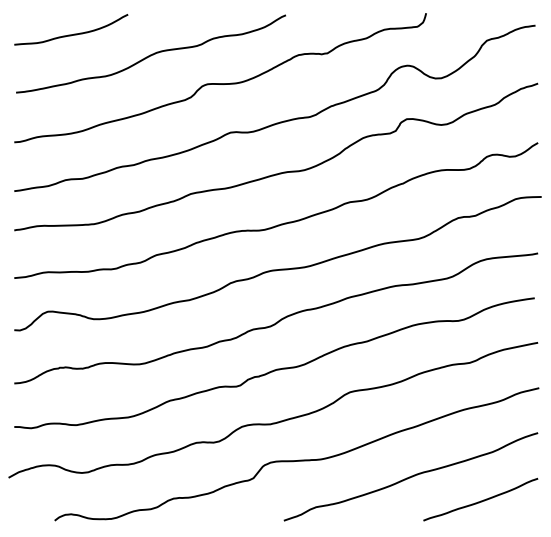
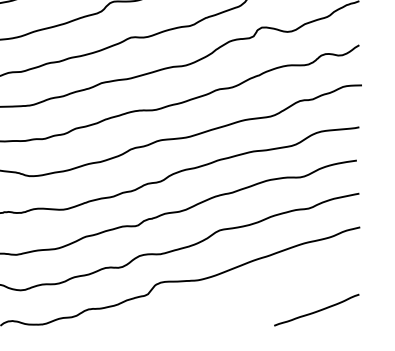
curve: (410, 476) -> (264, 292), removed

